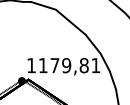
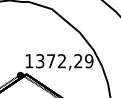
text: (69, 65) -> (64, 61), 1179,81 -> 1372,29

